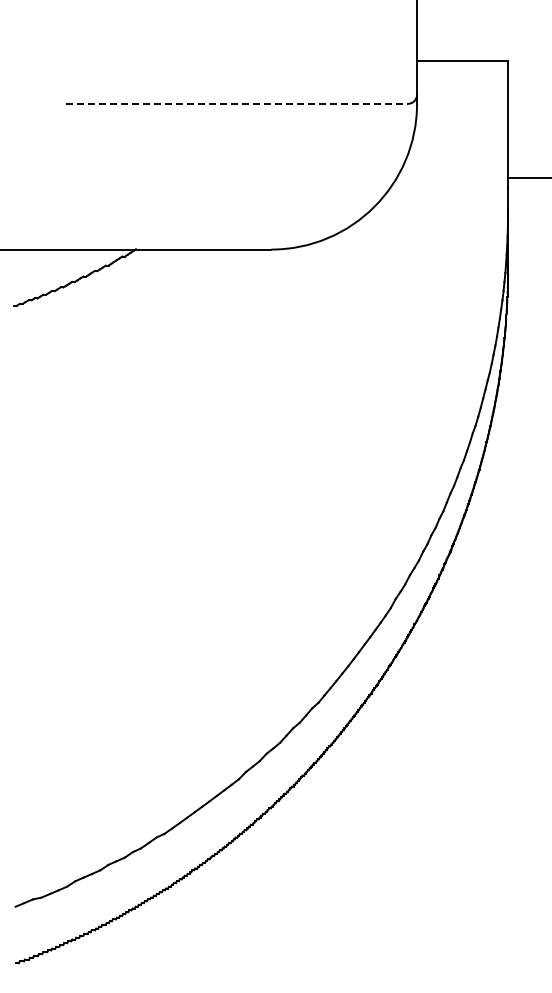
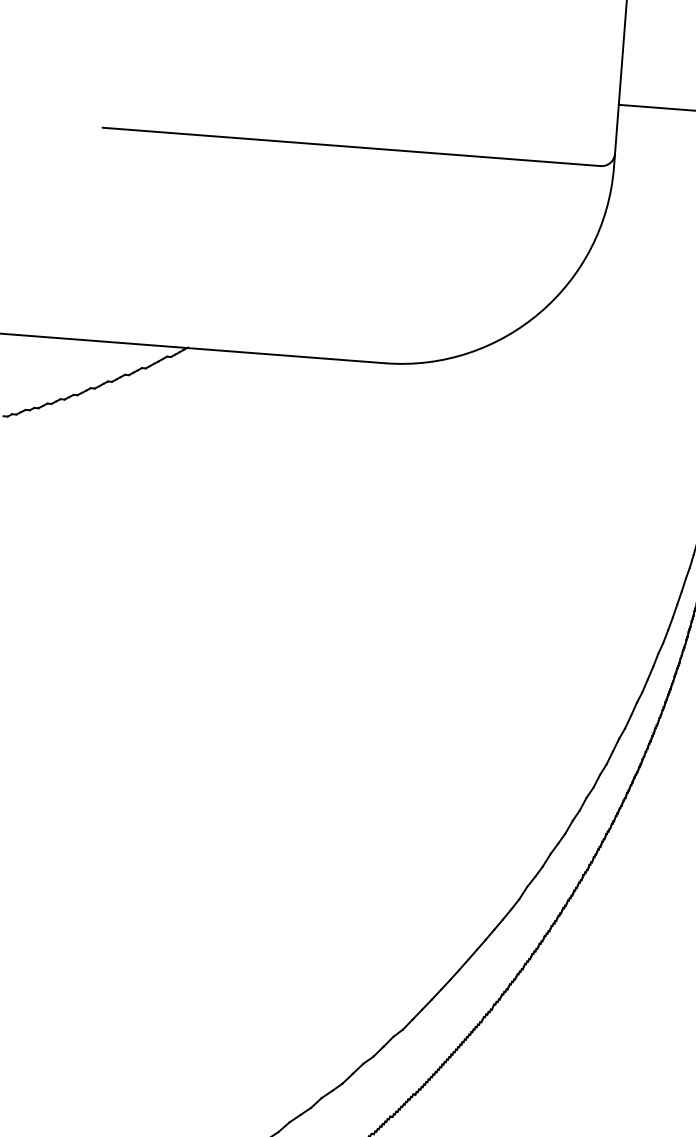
line: (237, 103) -> (352, 146), dashed -> solid

